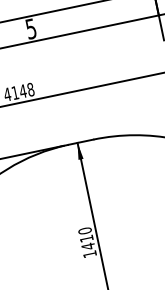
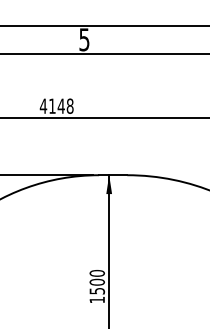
text: (87, 242) -> (97, 286), 1410 -> 1500

